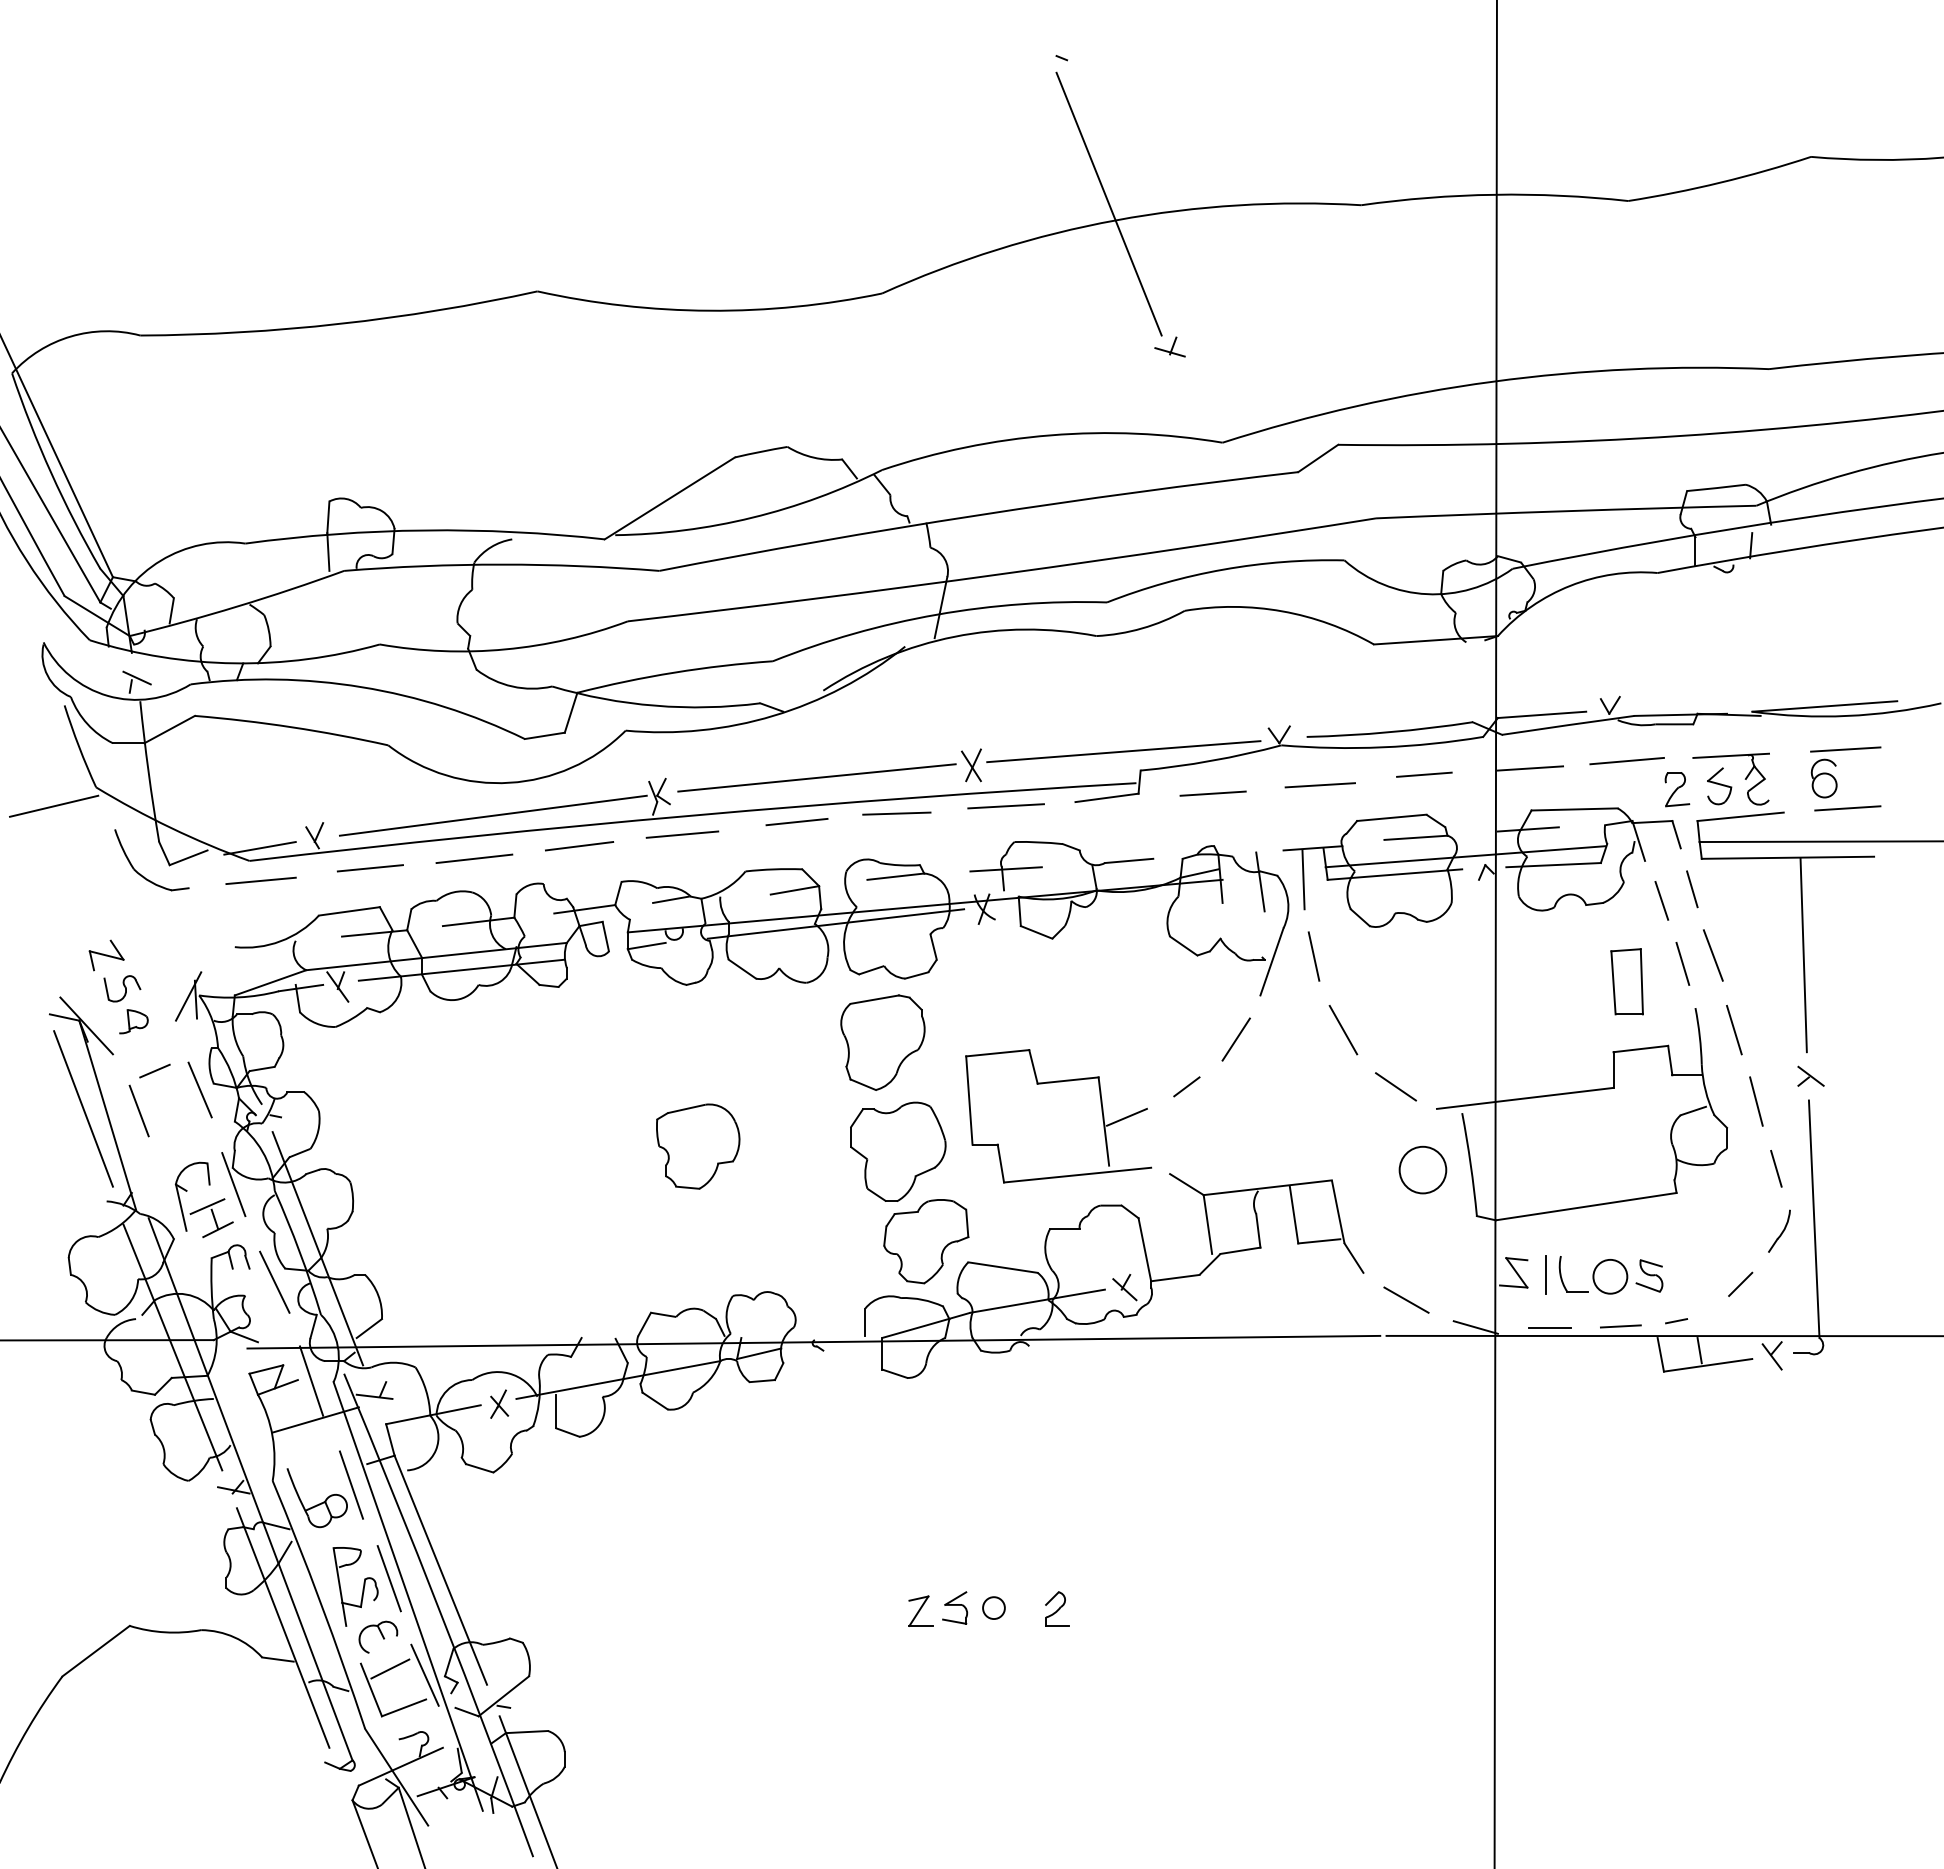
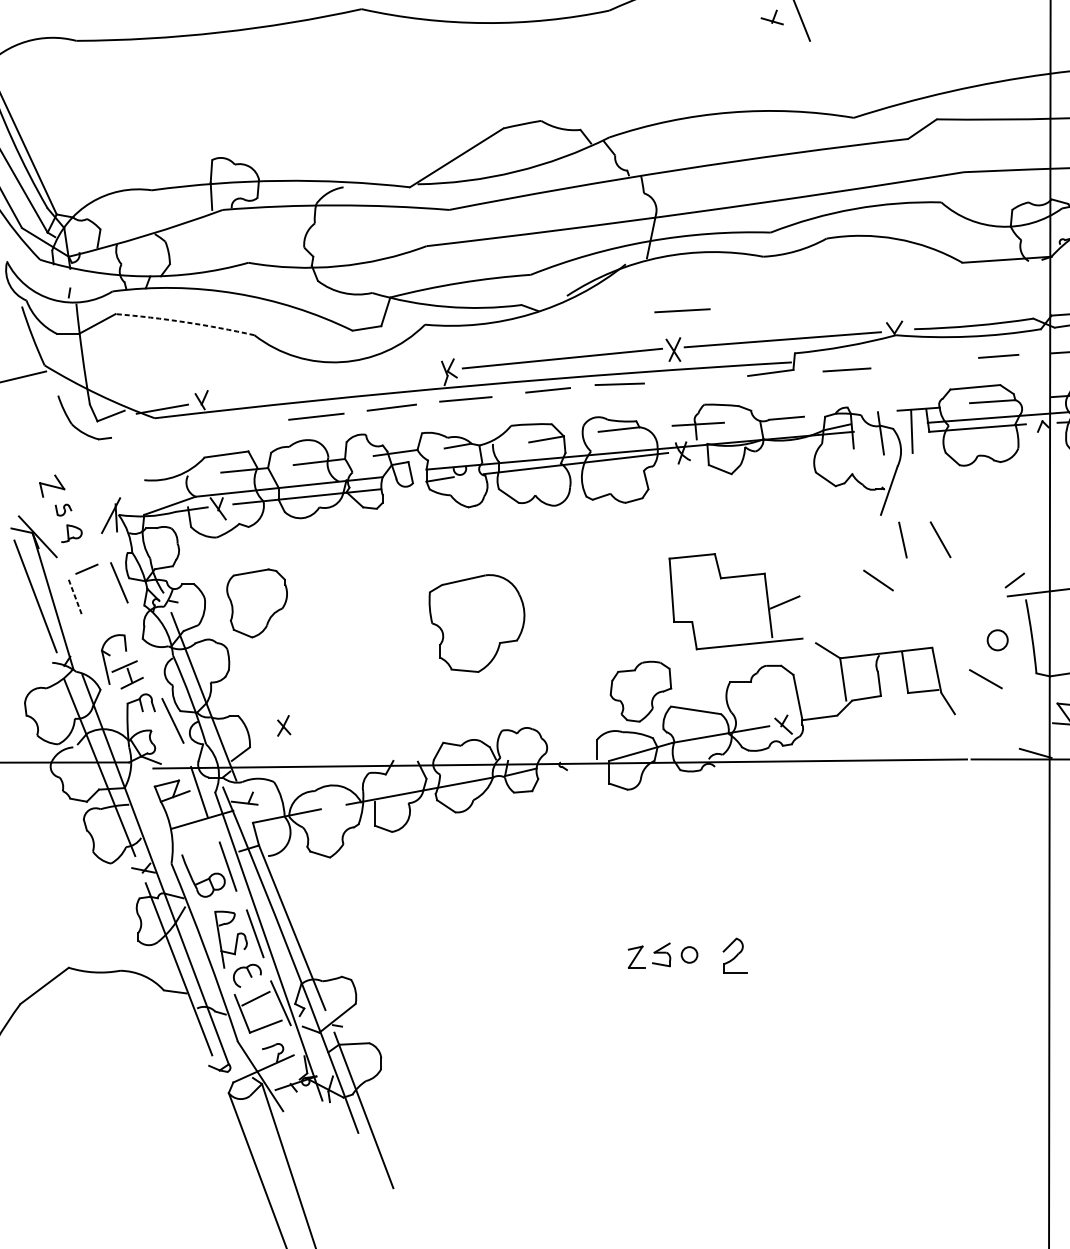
part: (1169, 346) -> (771, 17), moved
line: (136, 677) -> (73, 286), removed
arc: (292, 727) -> (185, 322), solid -> dashed
line: (1320, 785) -> (924, 364), removed
line: (1005, 806) -> (682, 310), moved
line: (492, 815) -> (329, 385), removed
line: (369, 868) -> (241, 423), removed
line: (260, 880) -> (162, 432), removed
line: (1313, 956) -> (902, 540), moved
part: (122, 988) -> (63, 509), size x0.6
line: (1235, 1039) -> (863, 546), removed
part: (882, 1042) -> (256, 603), moved
line: (1186, 1086) -> (1014, 580), moved
line: (1395, 1086) -> (878, 580), moved
line: (139, 1111) -> (75, 598), solid -> dashed
part: (698, 1146) -> (477, 623), size x1.6
part: (898, 1151) -> (620, 626), removed
circle: (1422, 1169) -> (997, 639), size x0.6
line: (233, 1184) -> (143, 650), removed
line: (1406, 1299) -> (985, 678), moved
part: (499, 1403) -> (284, 725), moved
part: (1057, 1608) -> (735, 955), size x1.4

